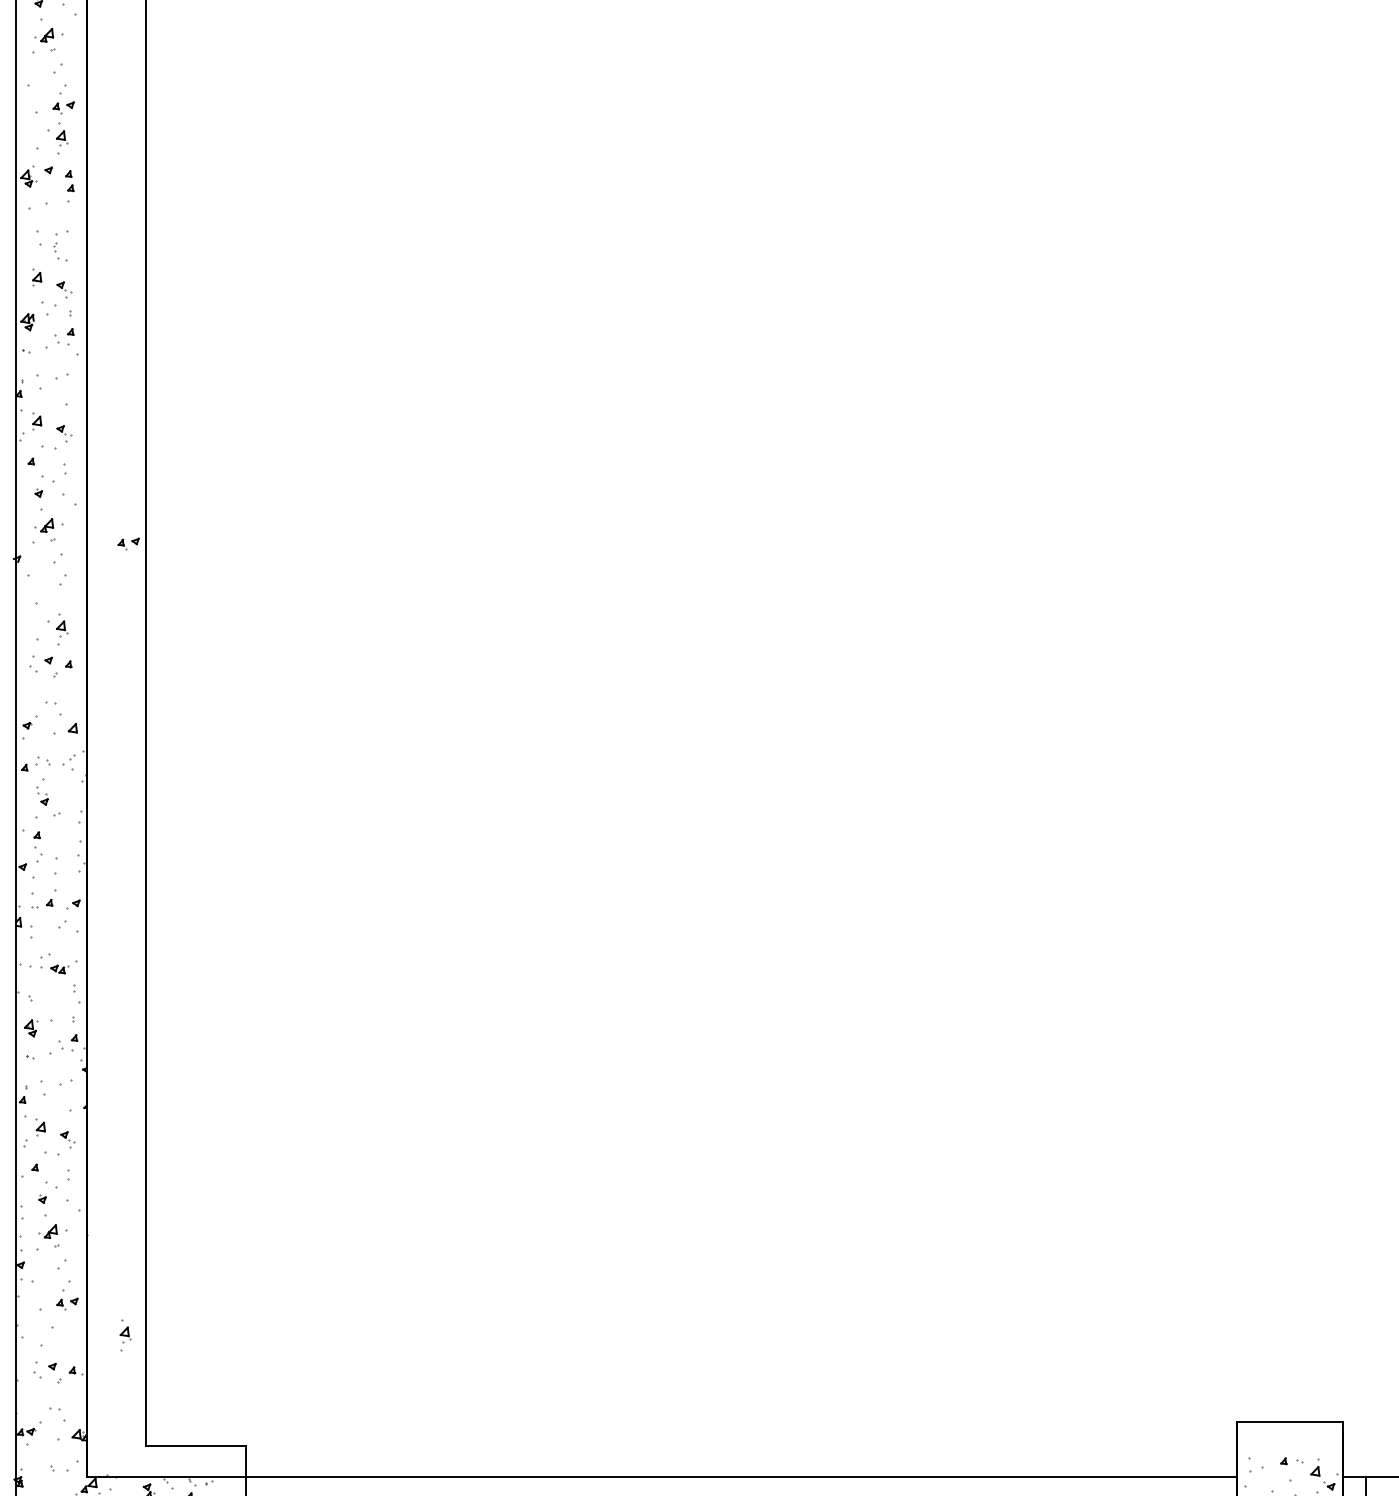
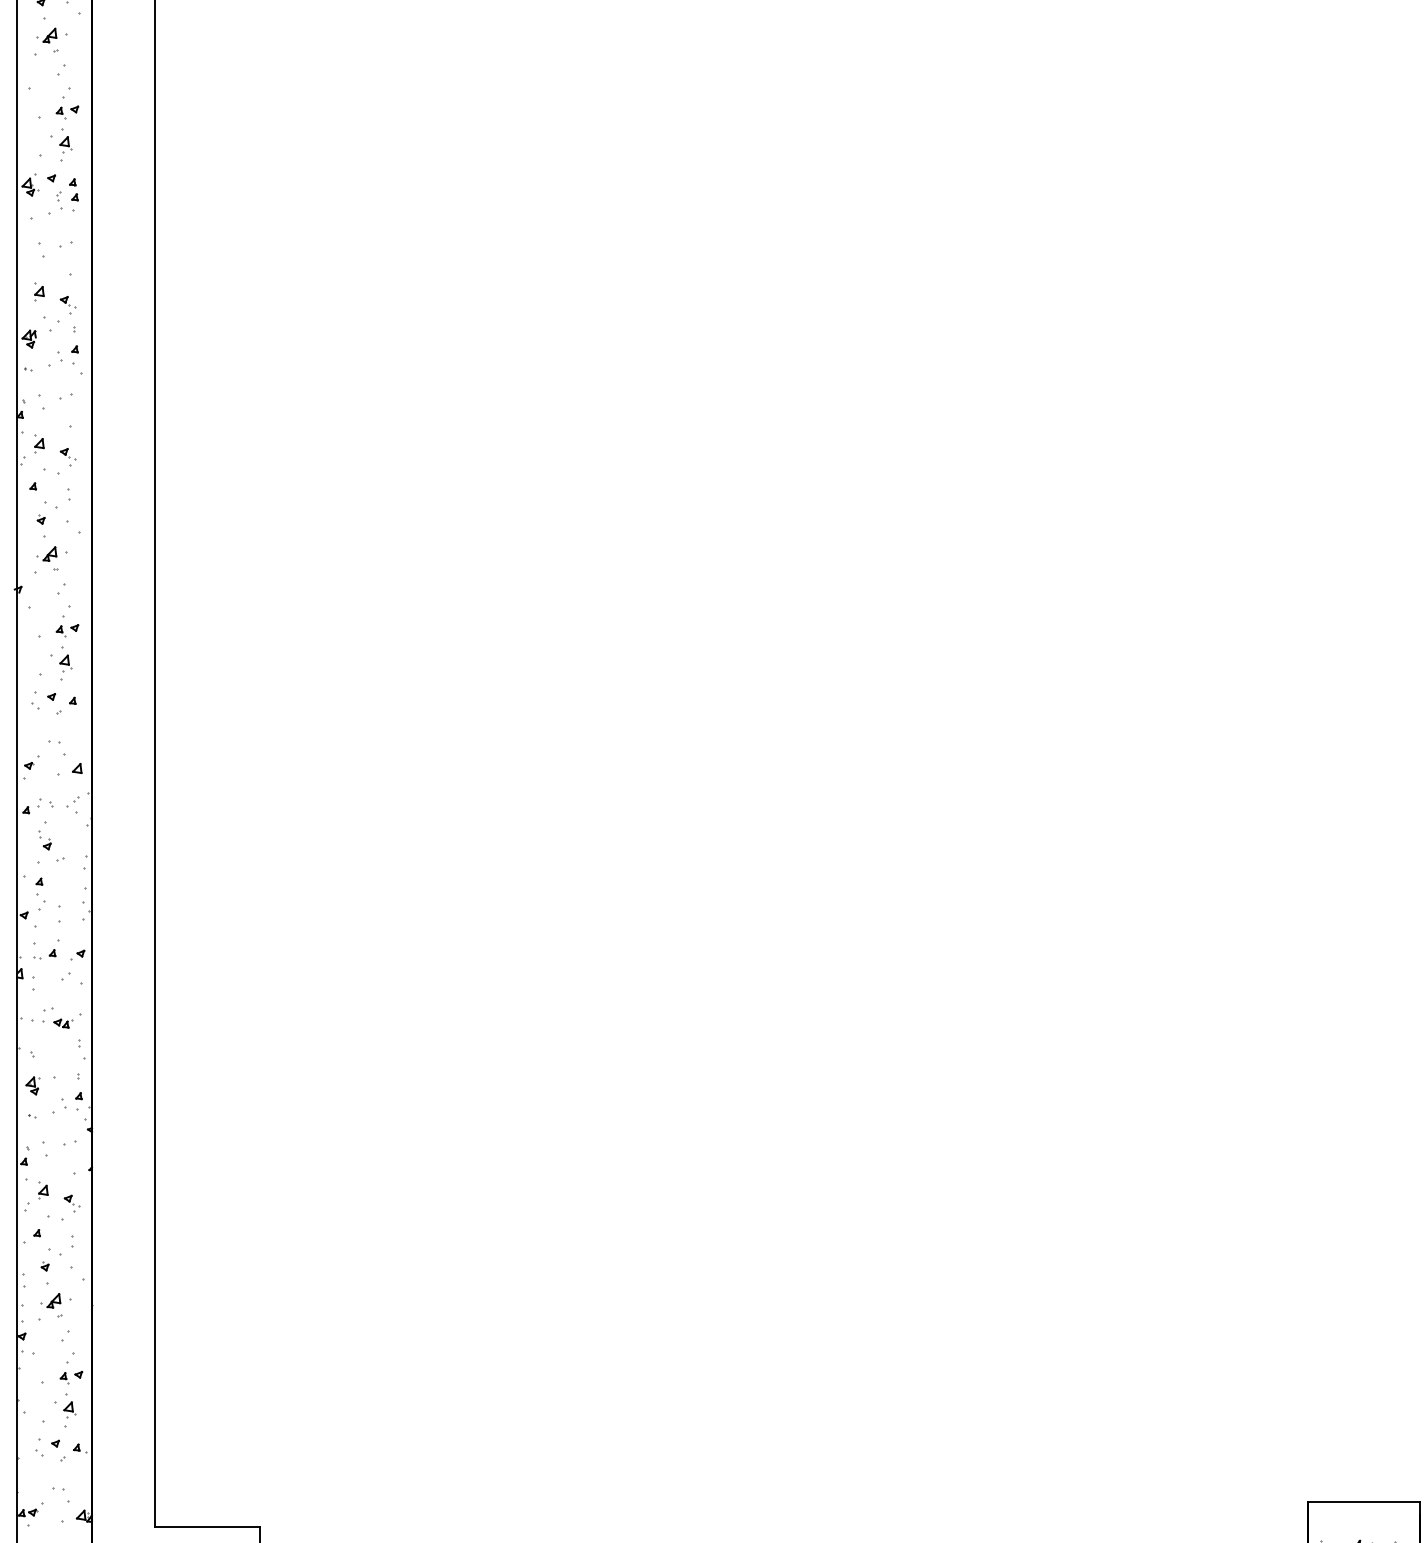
part: (56, 250) -> (59, 199), moved
part: (128, 543) -> (67, 630), moved
part: (125, 1335) -> (69, 1410), moved

